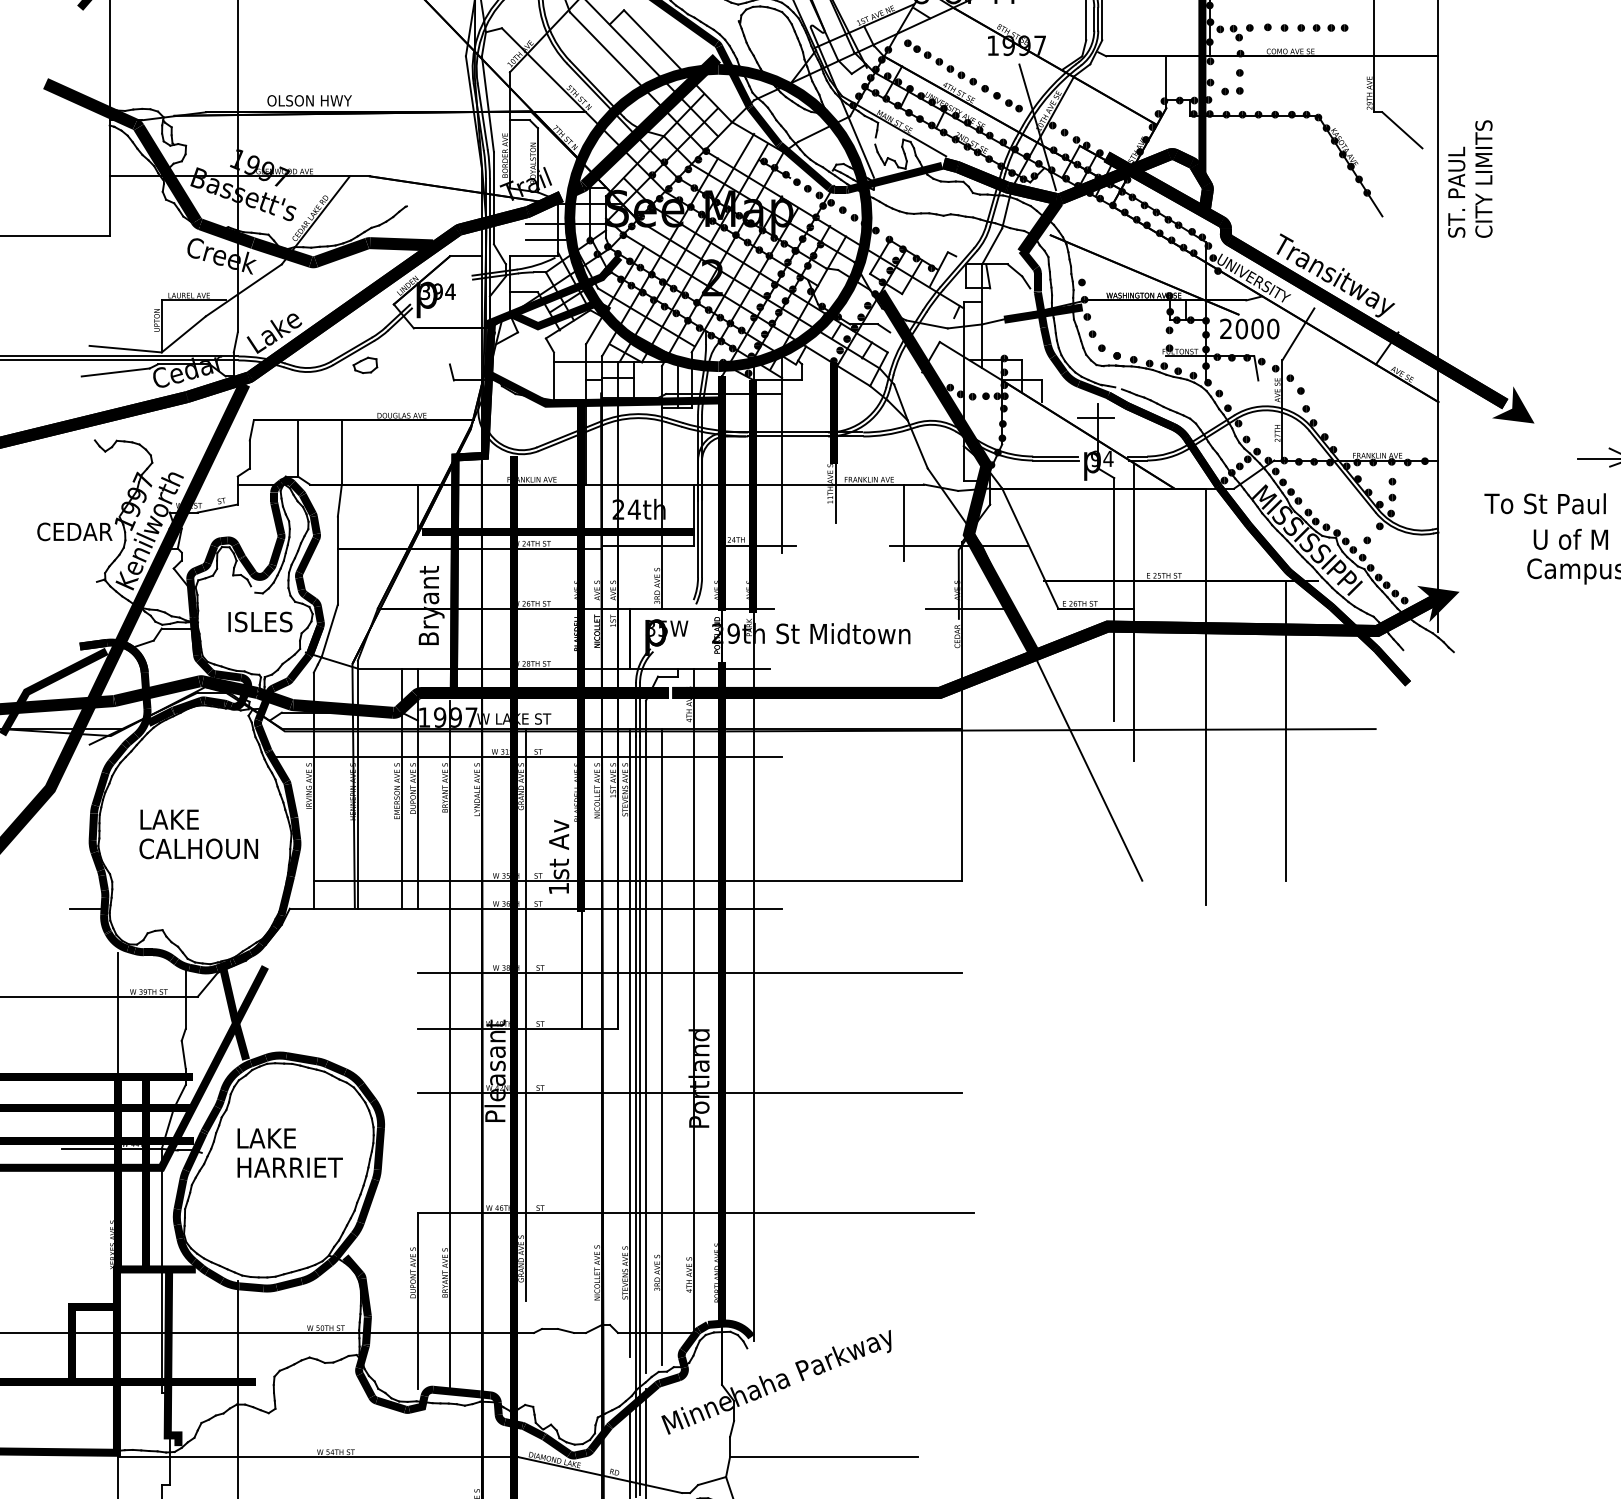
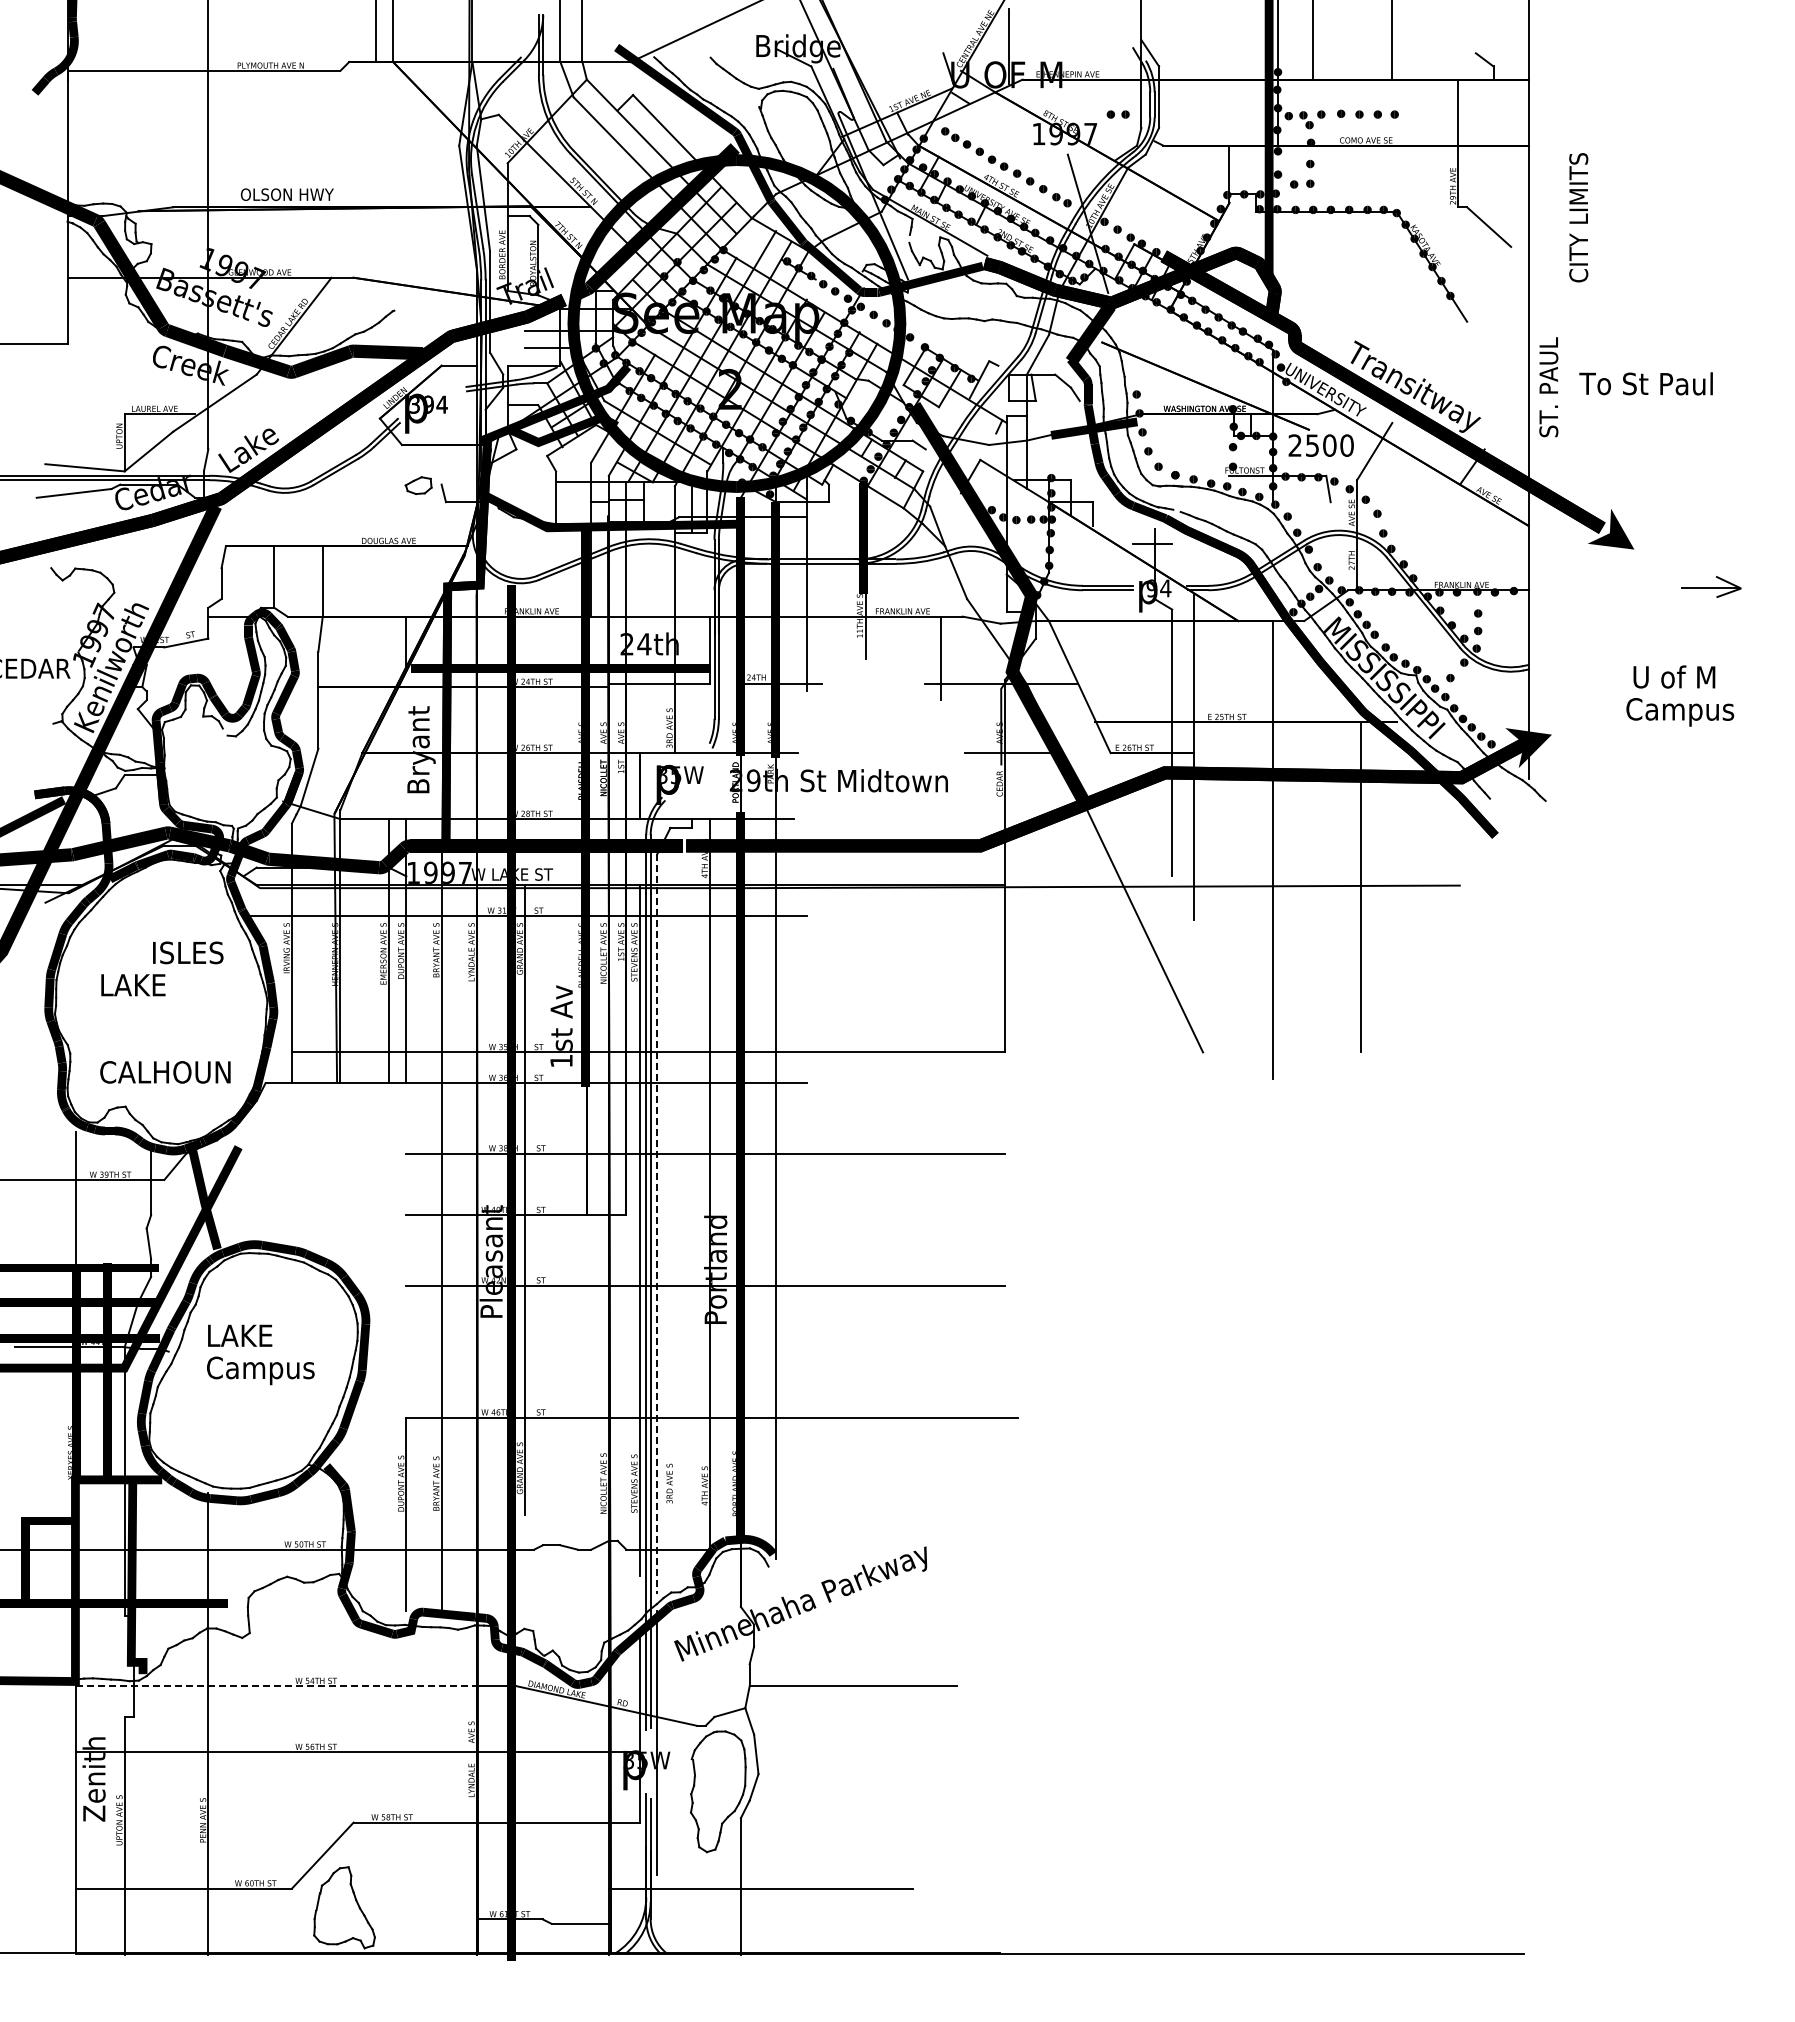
part: (1337, 27) -> (1117, 114), moved
text: (1483, 178) -> (1578, 217), moved
text: (1456, 192) -> (1548, 387), moved
text: (1241, 328) -> (1312, 445), 2000 -> 2500
part: (365, 365) -> (418, 485), moved
text: (1544, 503) -> (1645, 383), moved
text: (260, 621) -> (188, 952), moved
text: (198, 849) -> (165, 1072), moved
line: (85, 909) -> (40, 1083), removed
line: (646, 1037) -> (657, 1224), solid -> dashed
line: (661, 1046) -> (674, 1234), removed
text: (289, 1169) -> (265, 1370), HARRIET -> Campus
line: (300, 1457) -> (277, 1686), solid -> dashed

